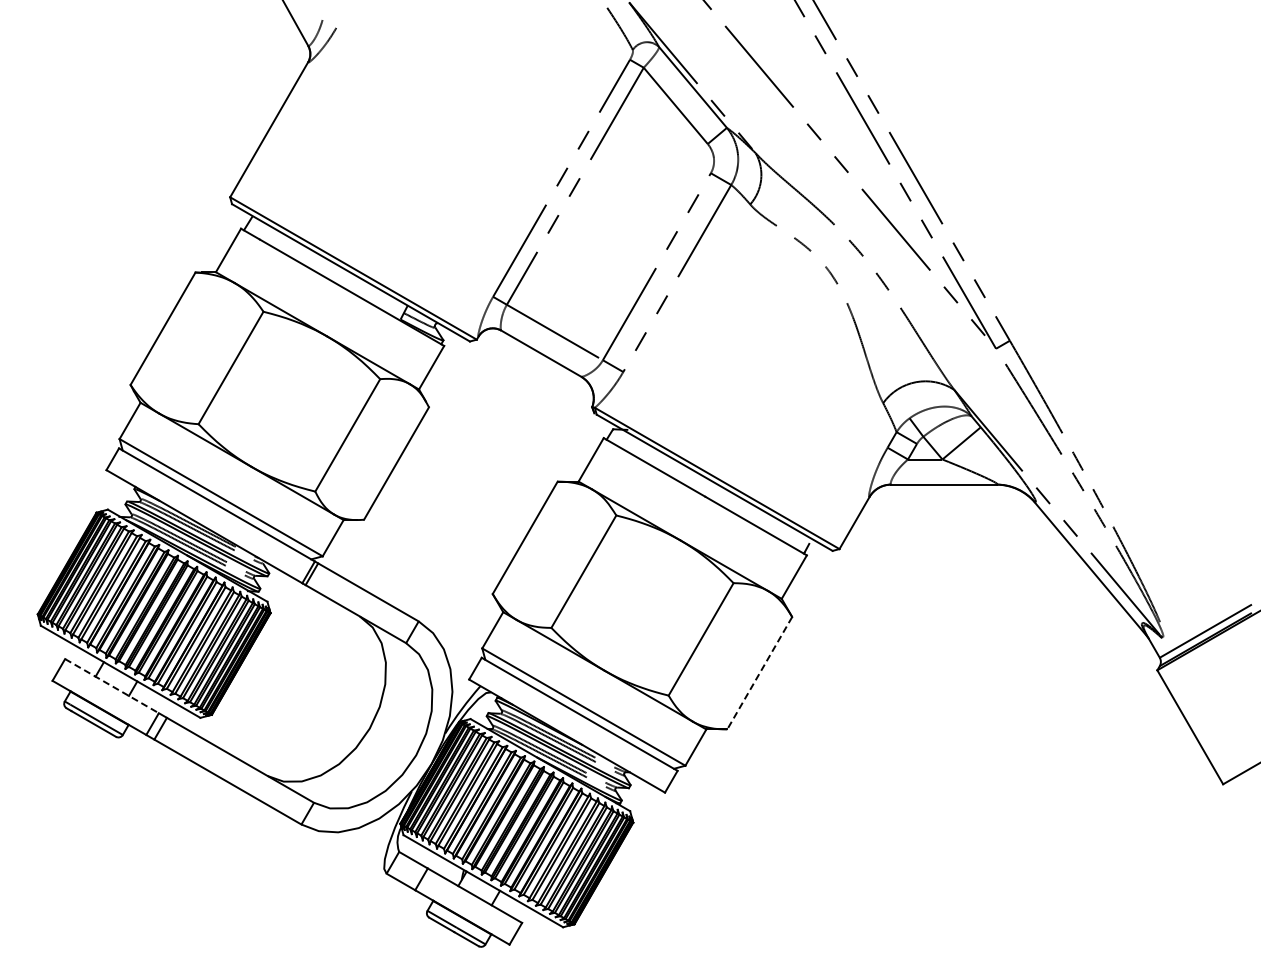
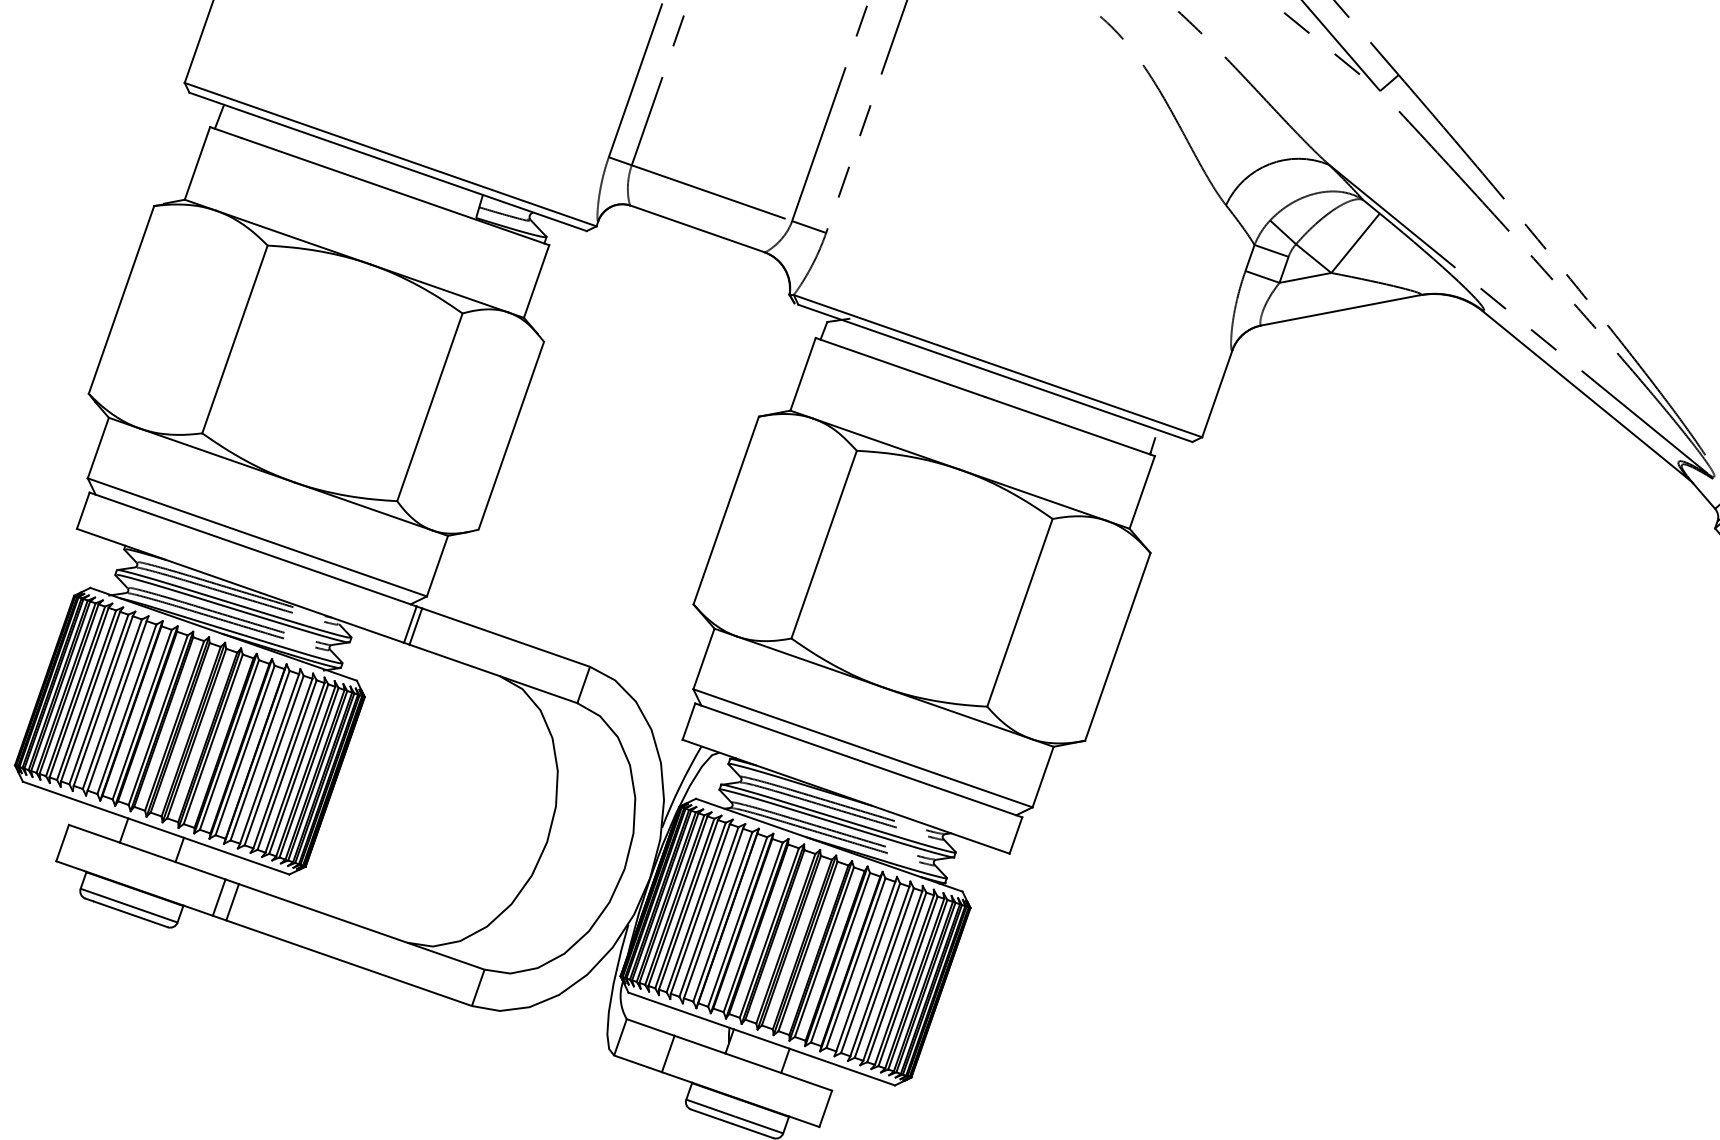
line: (759, 673) -> (1117, 647), dashed -> solid
line: (112, 686) -> (148, 852), dashed -> solid

